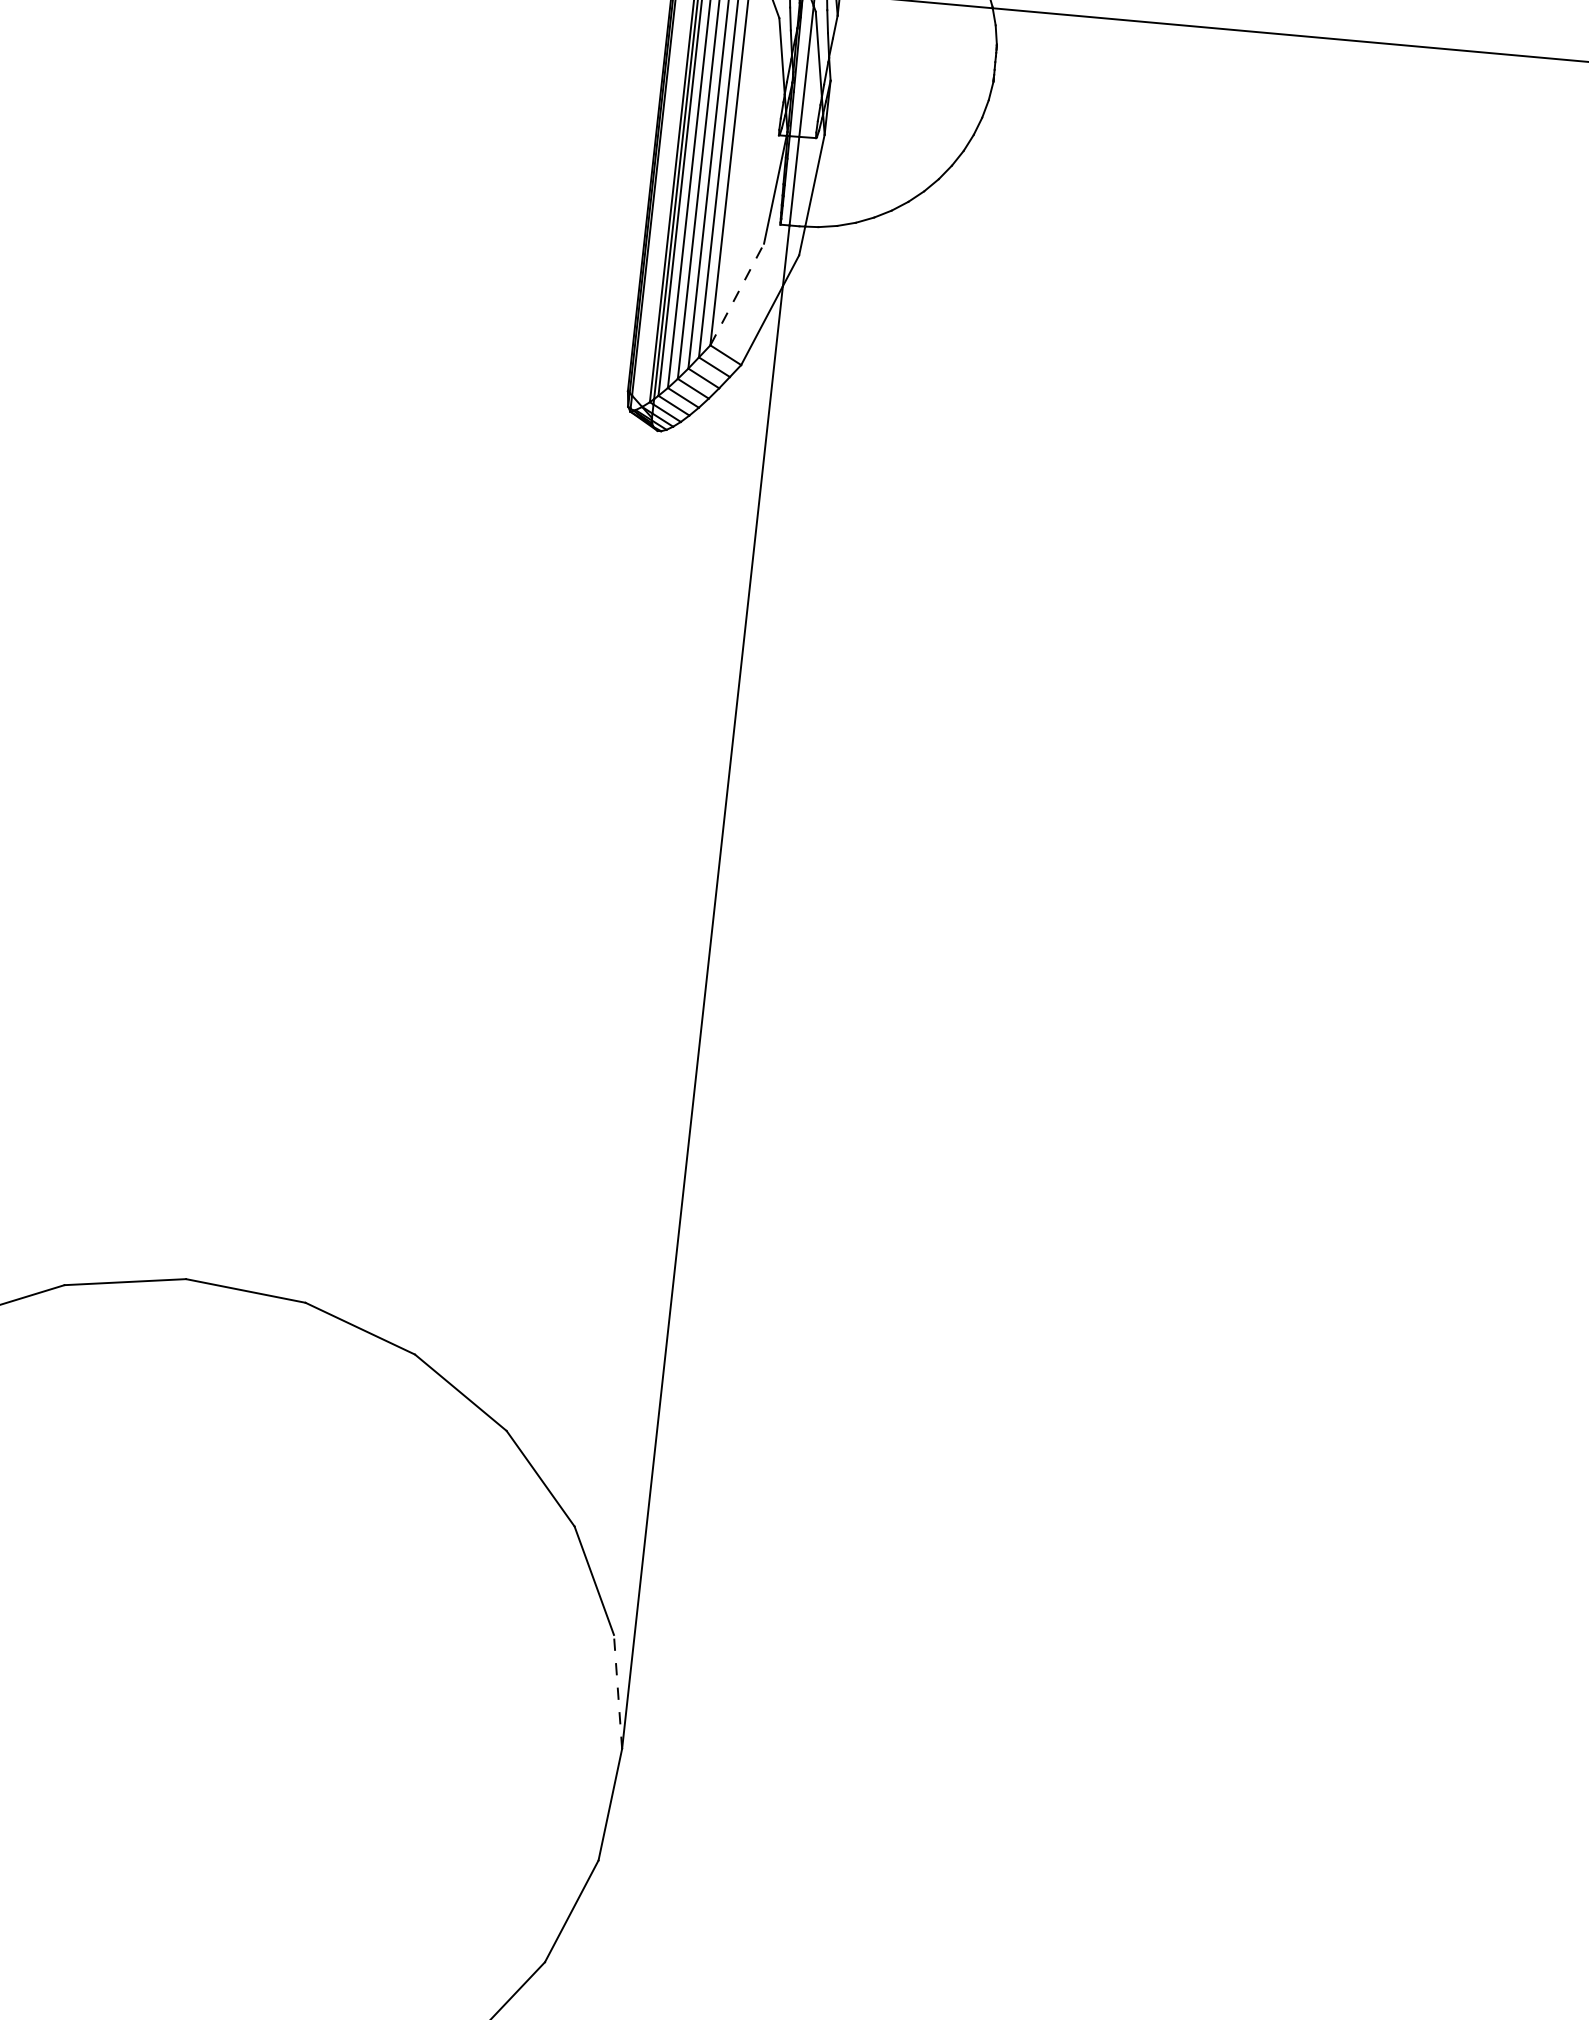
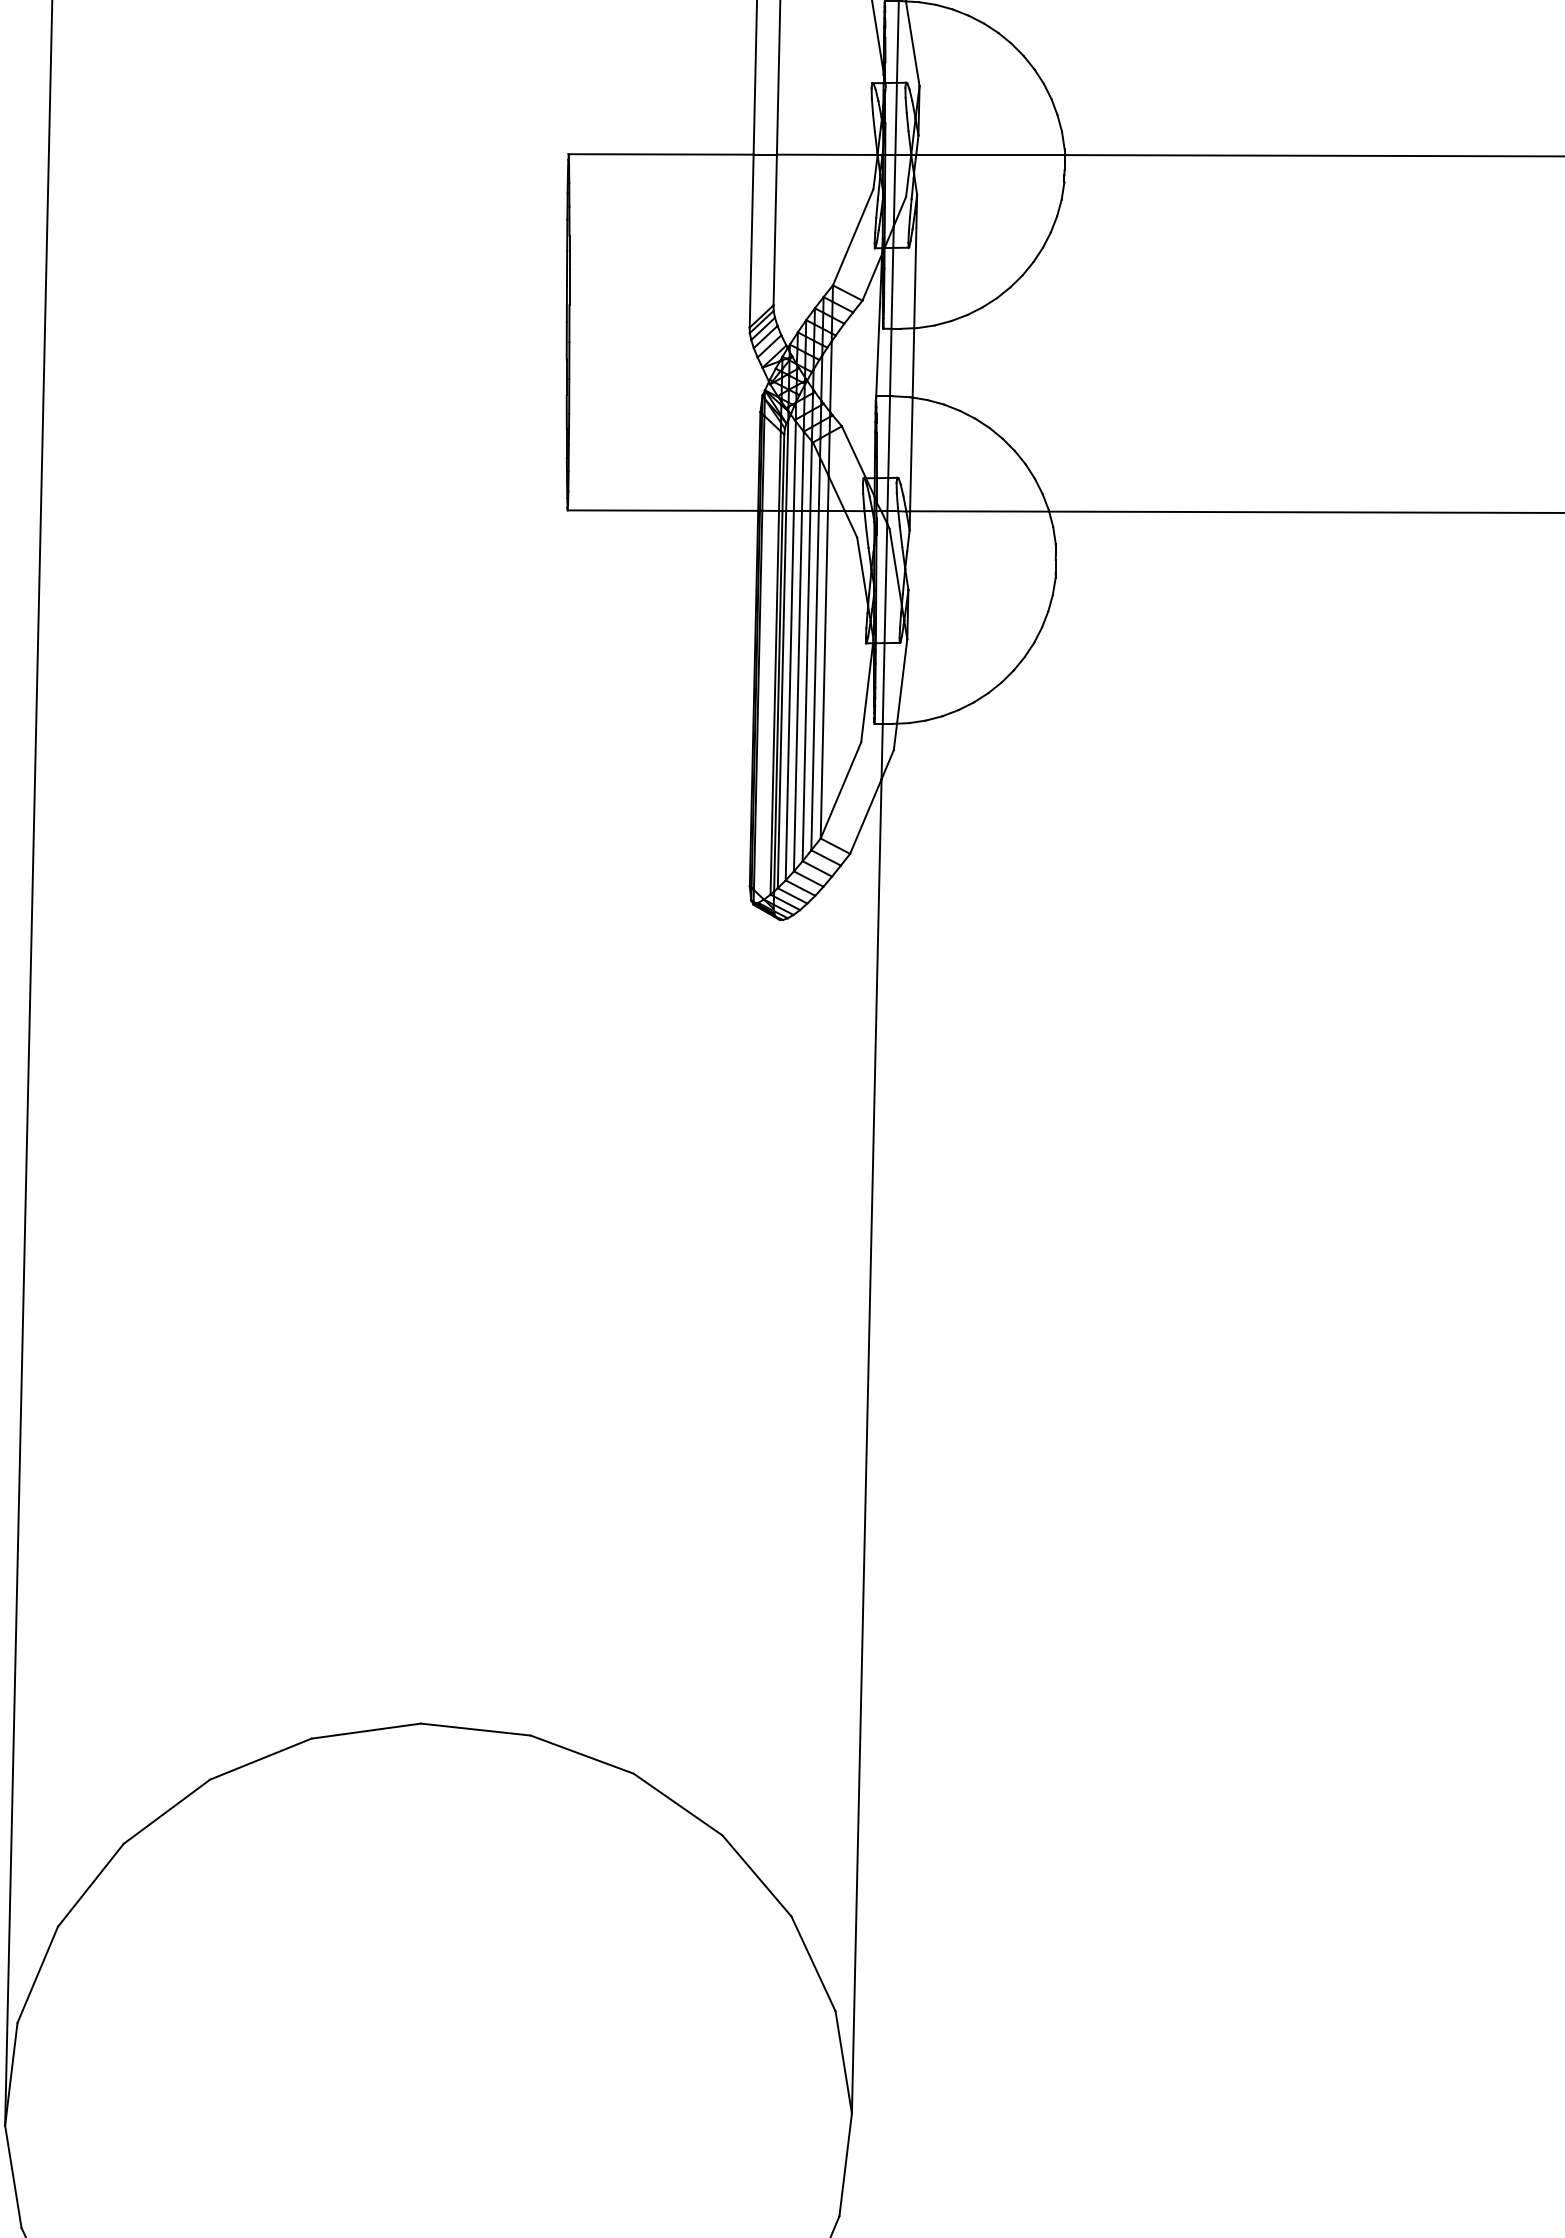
line: (737, 294) -> (841, 790), dashed -> solid
line: (617, 1691) -> (843, 2062), dashed -> solid

